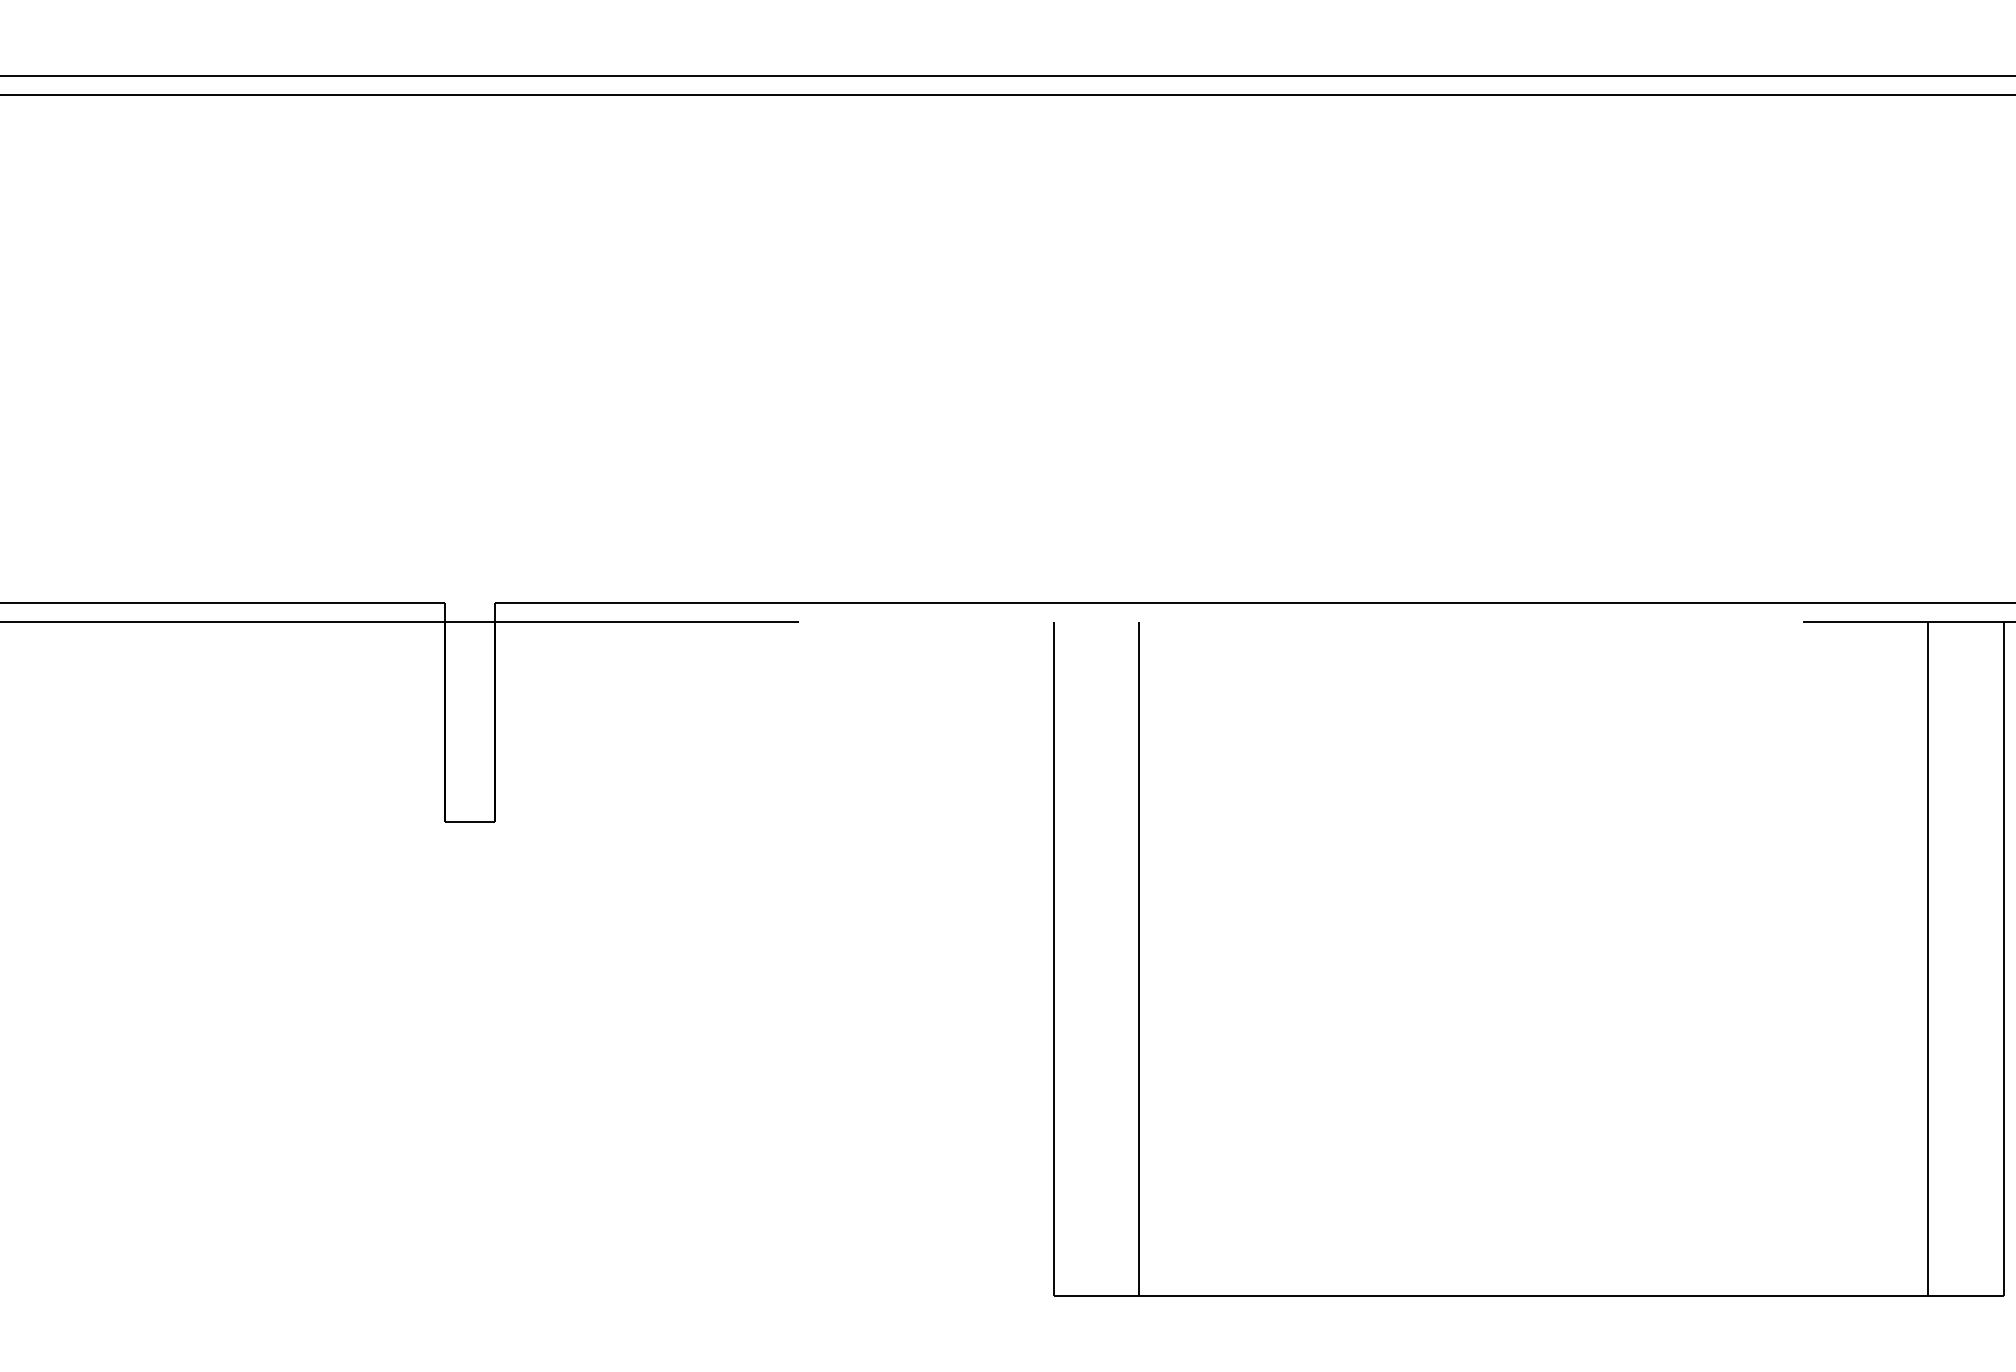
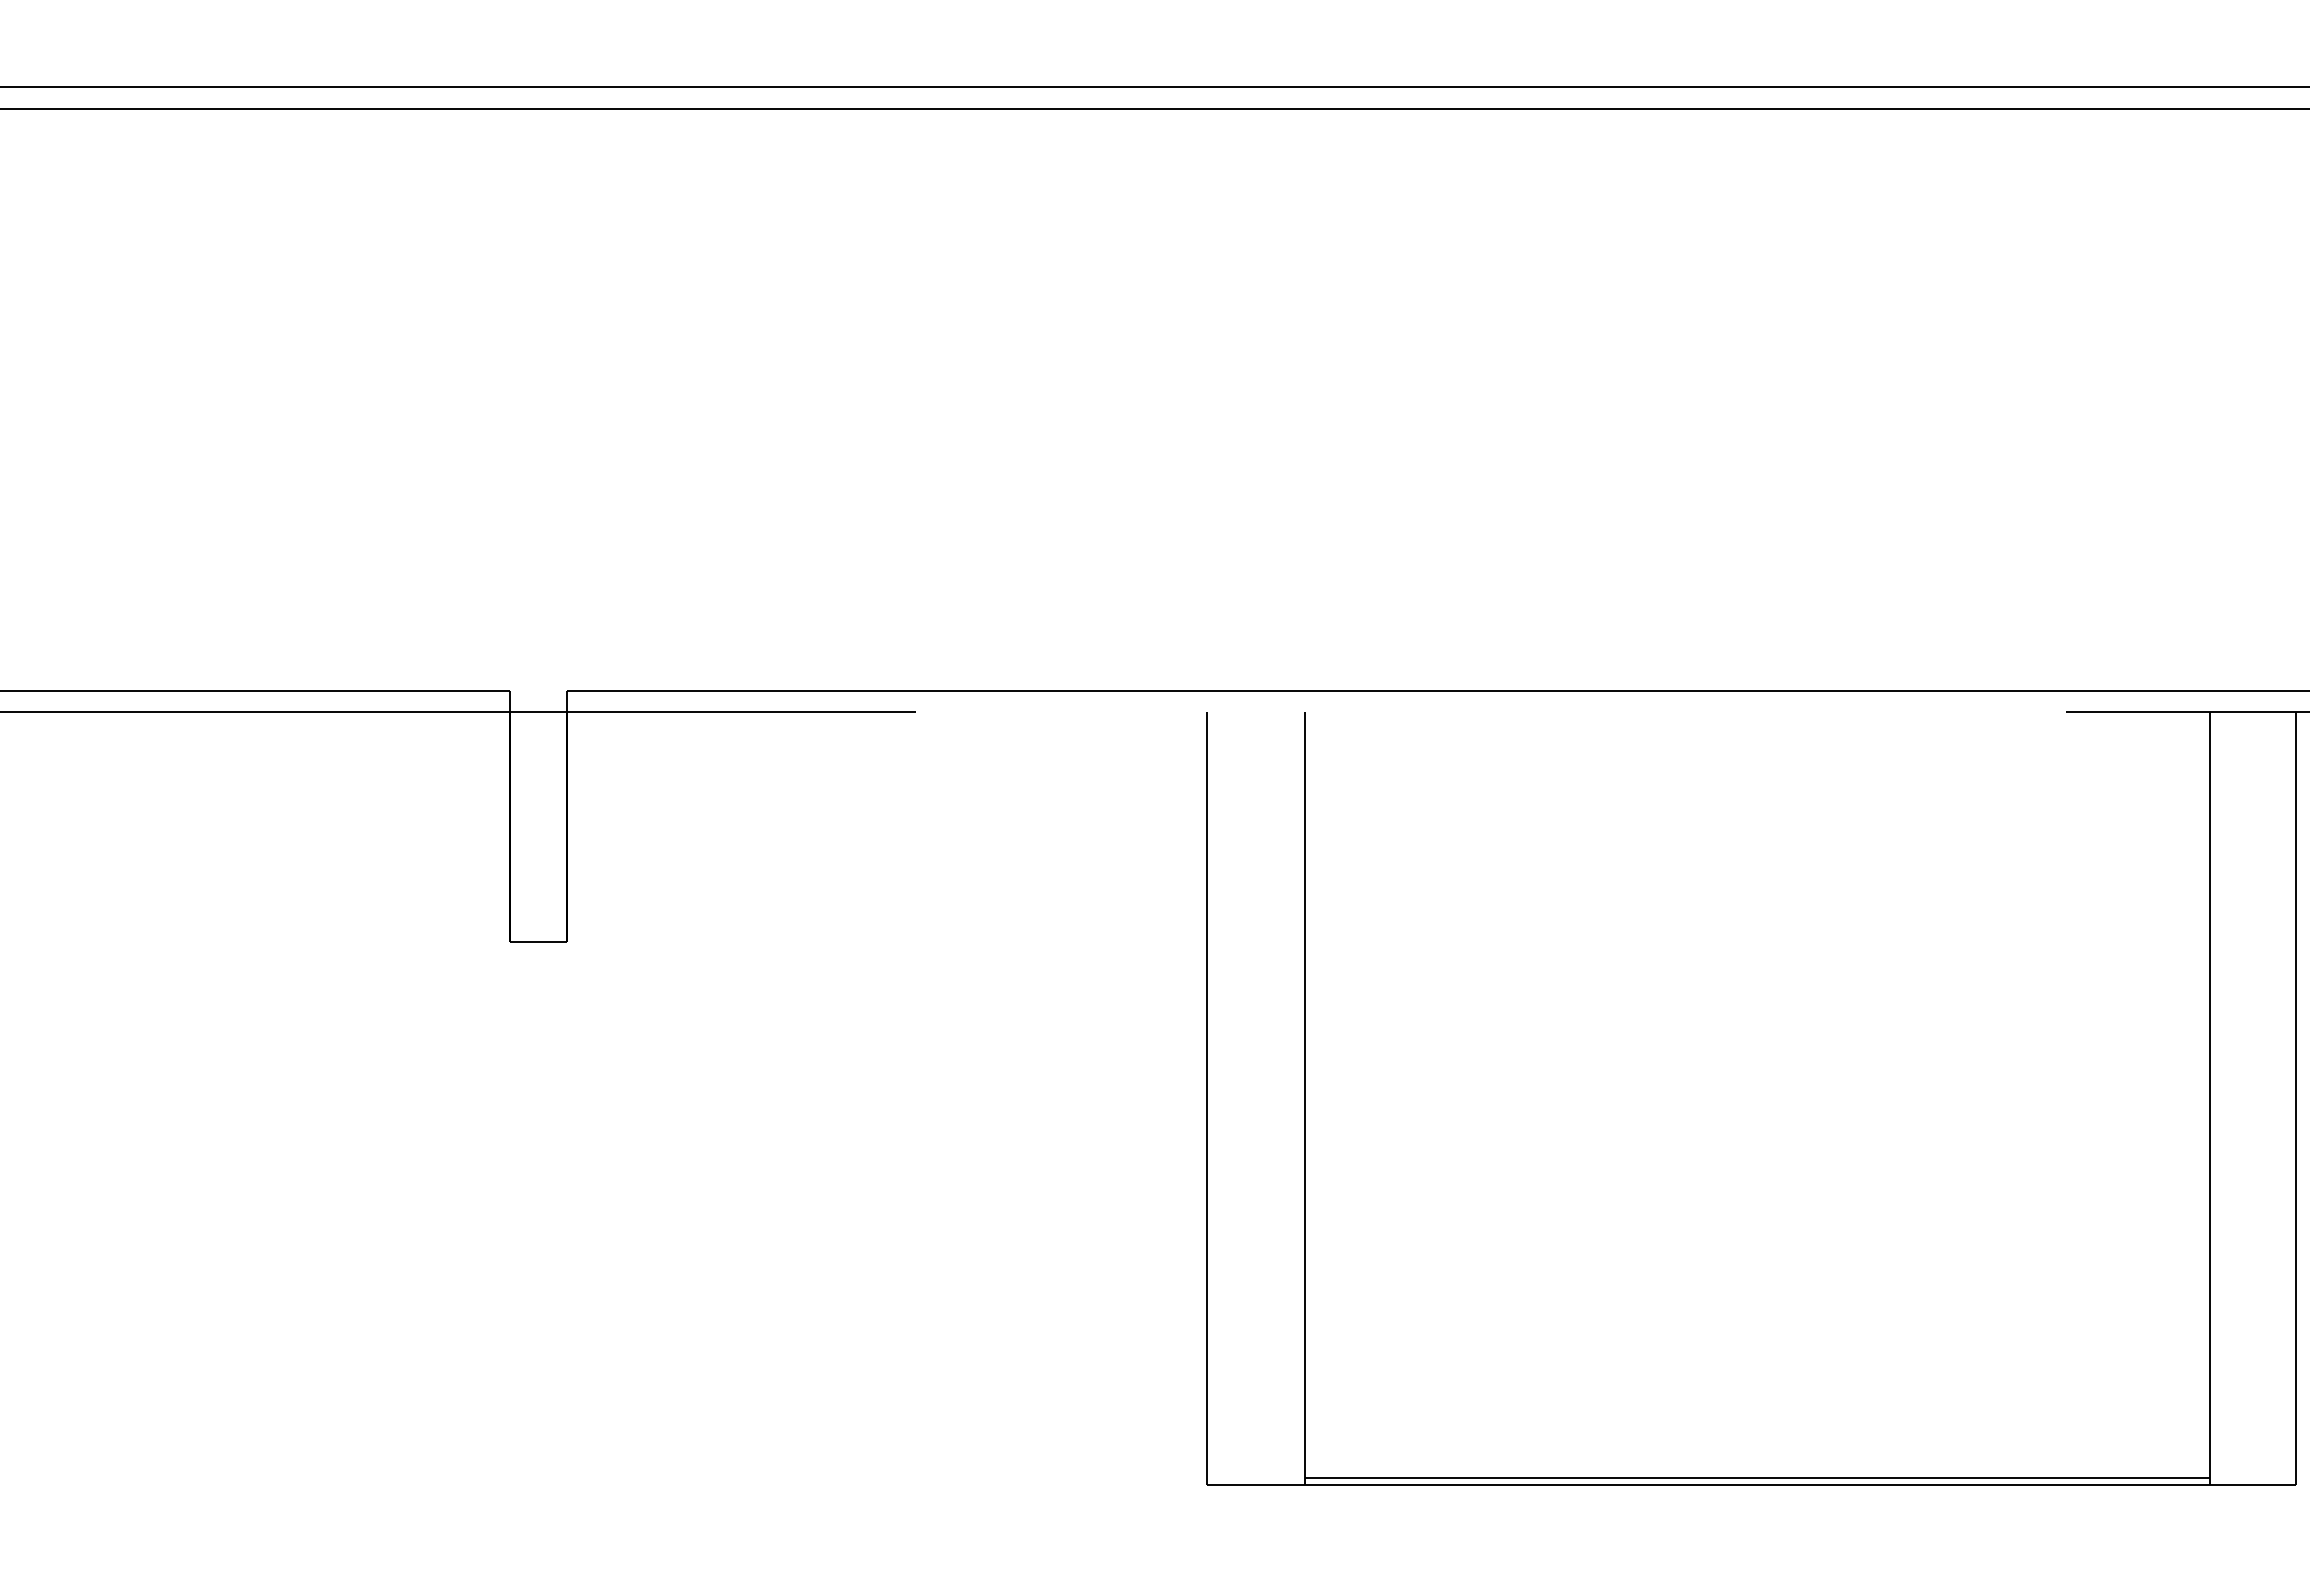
line: (1533, 1289) -> (1757, 1477), added

